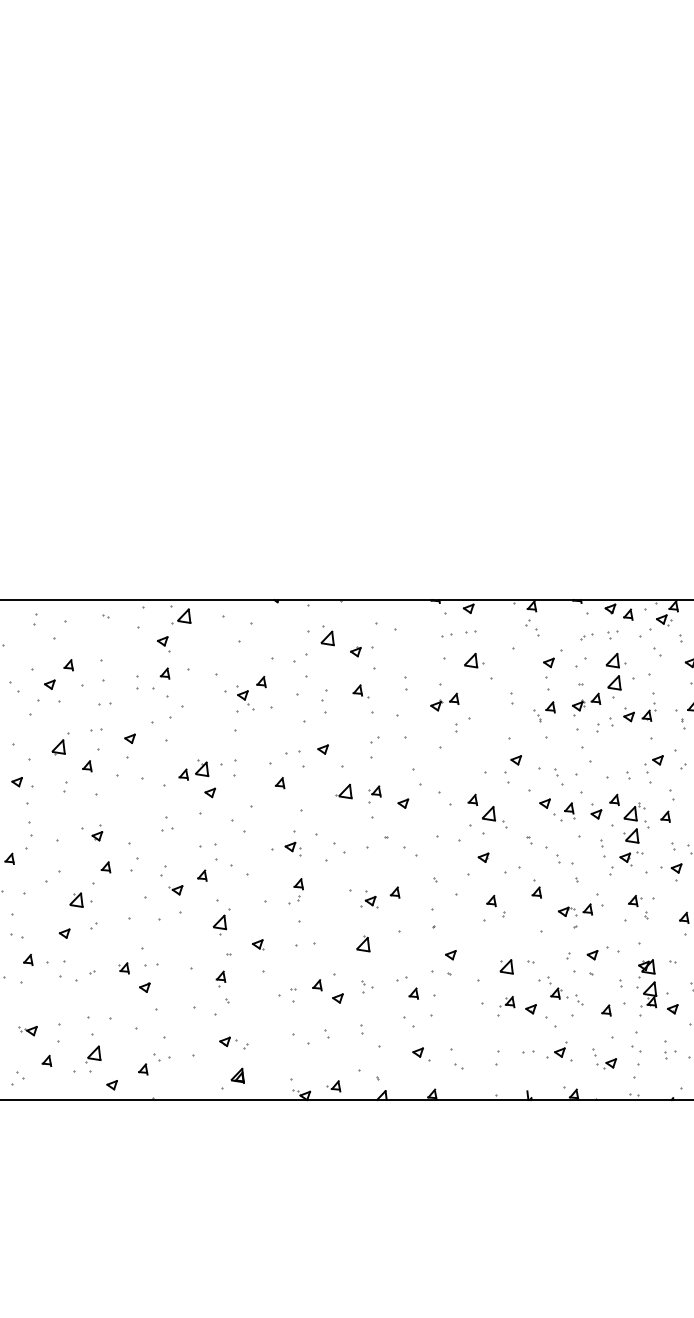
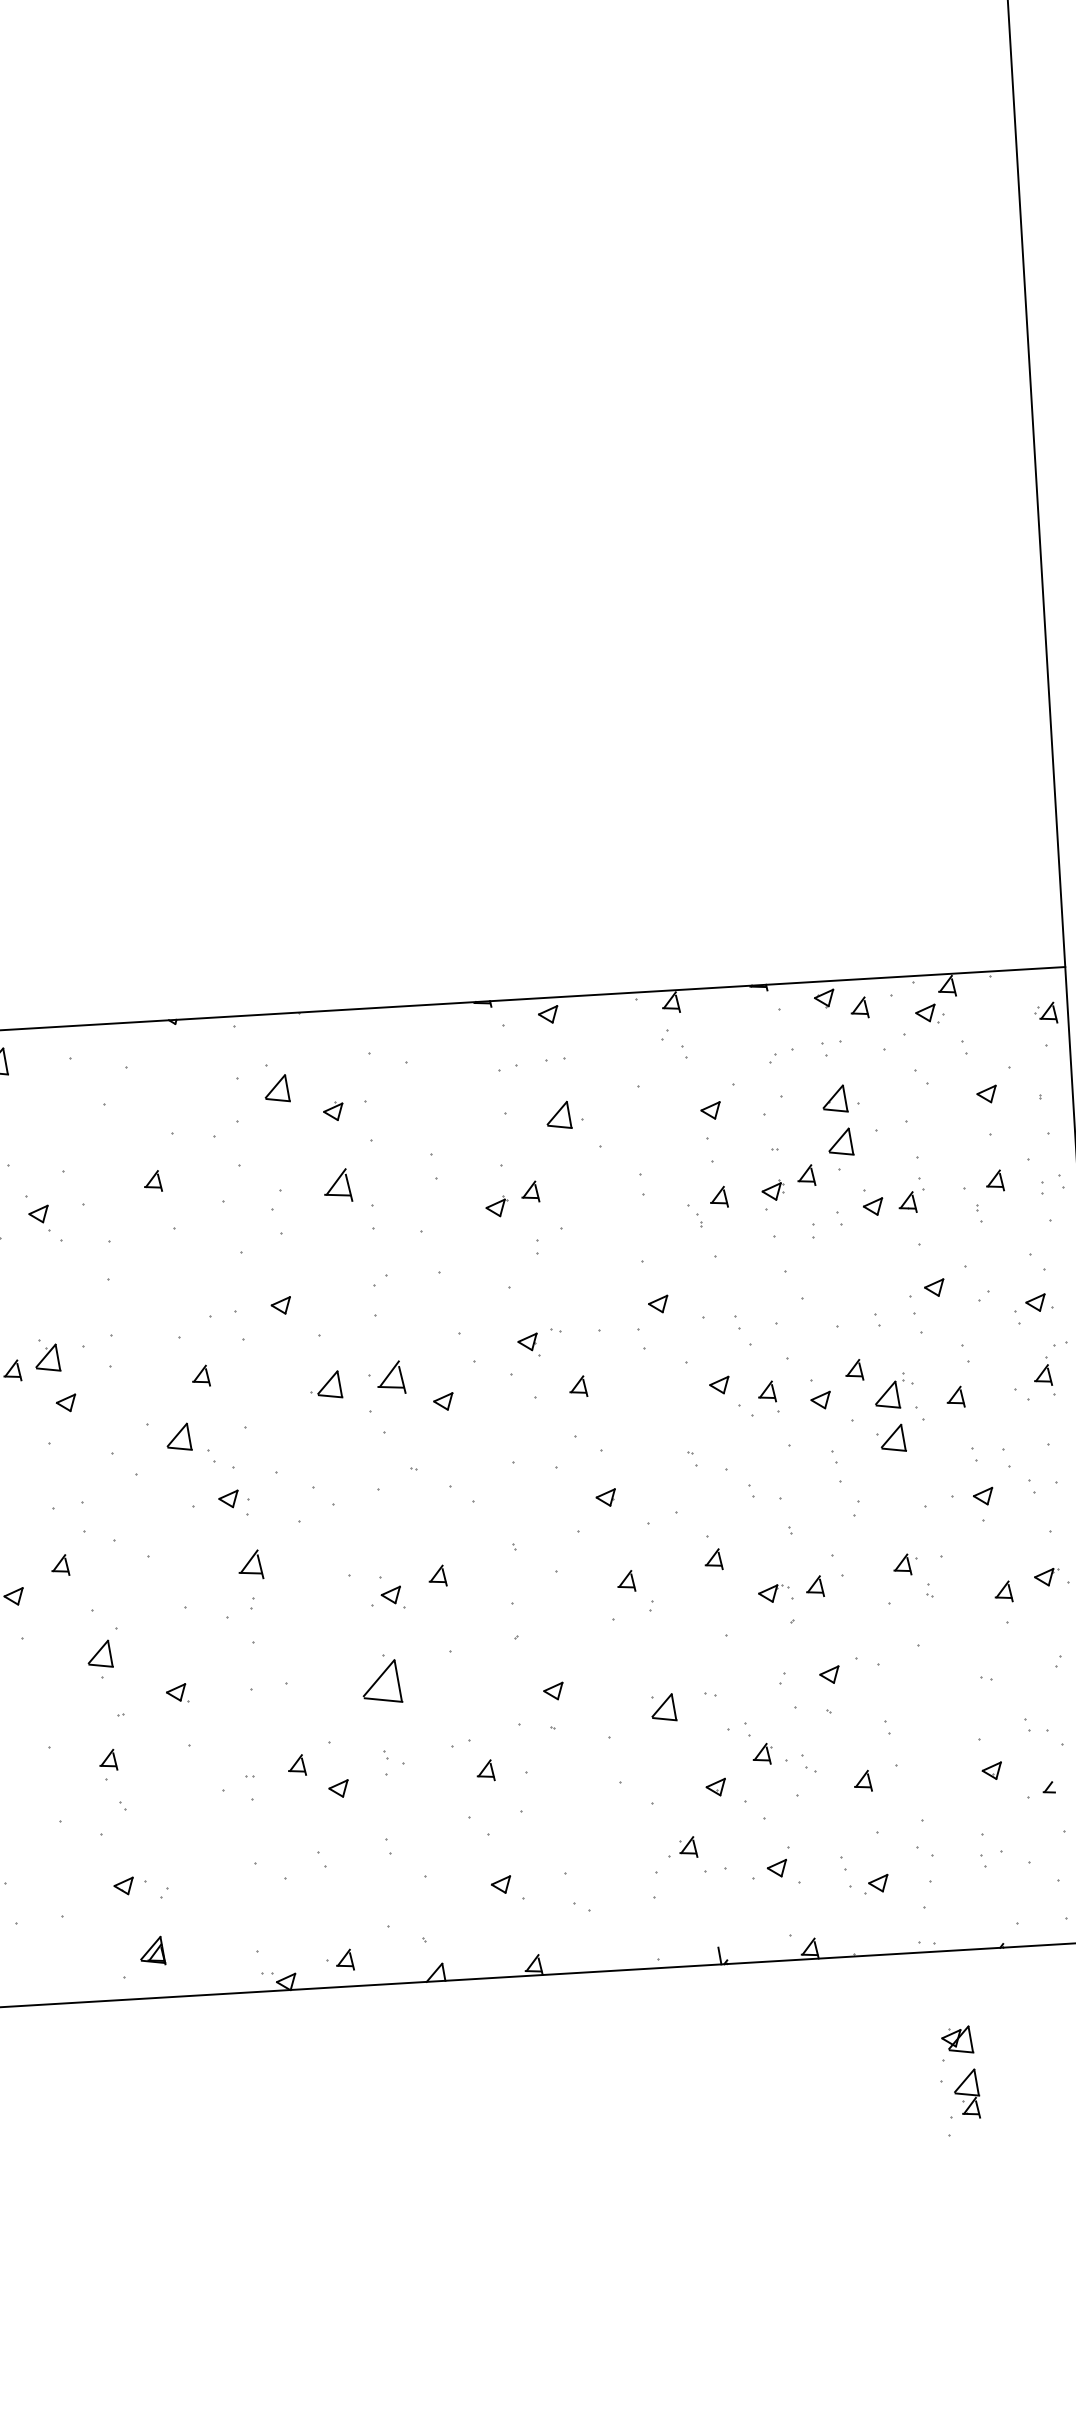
part: (360, 691) -> (347, 1188), size x1.6
part: (245, 697) -> (43, 1218), moved
part: (374, 794) -> (386, 1387), size x1.6
part: (494, 817) -> (190, 1443), moved
part: (631, 858) -> (540, 1342), moved
part: (295, 891) -> (243, 1585), size x1.4
part: (363, 943) -> (382, 1678), size x1.6
part: (646, 987) -> (959, 2080), moved
part: (507, 1002) -> (683, 1848), moved

